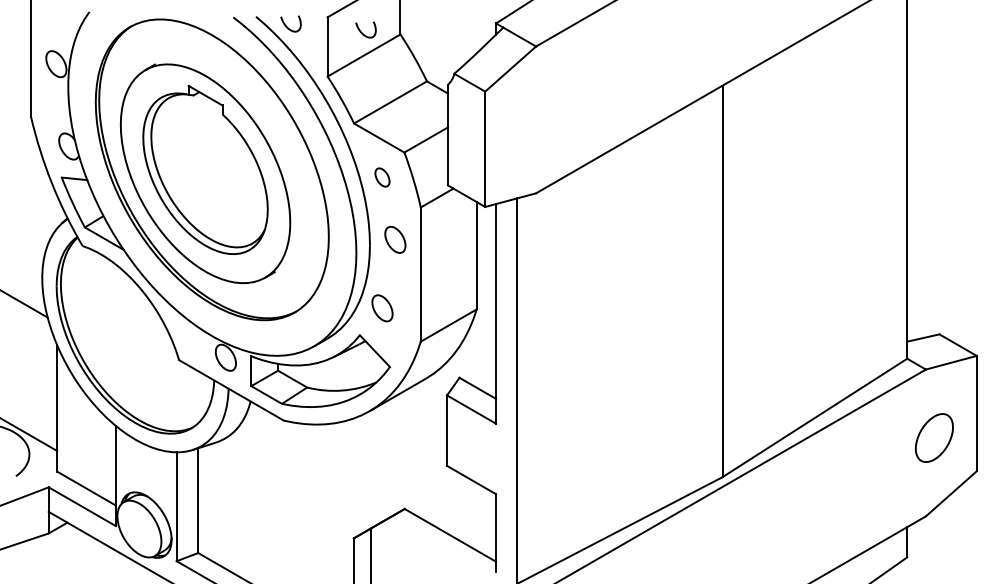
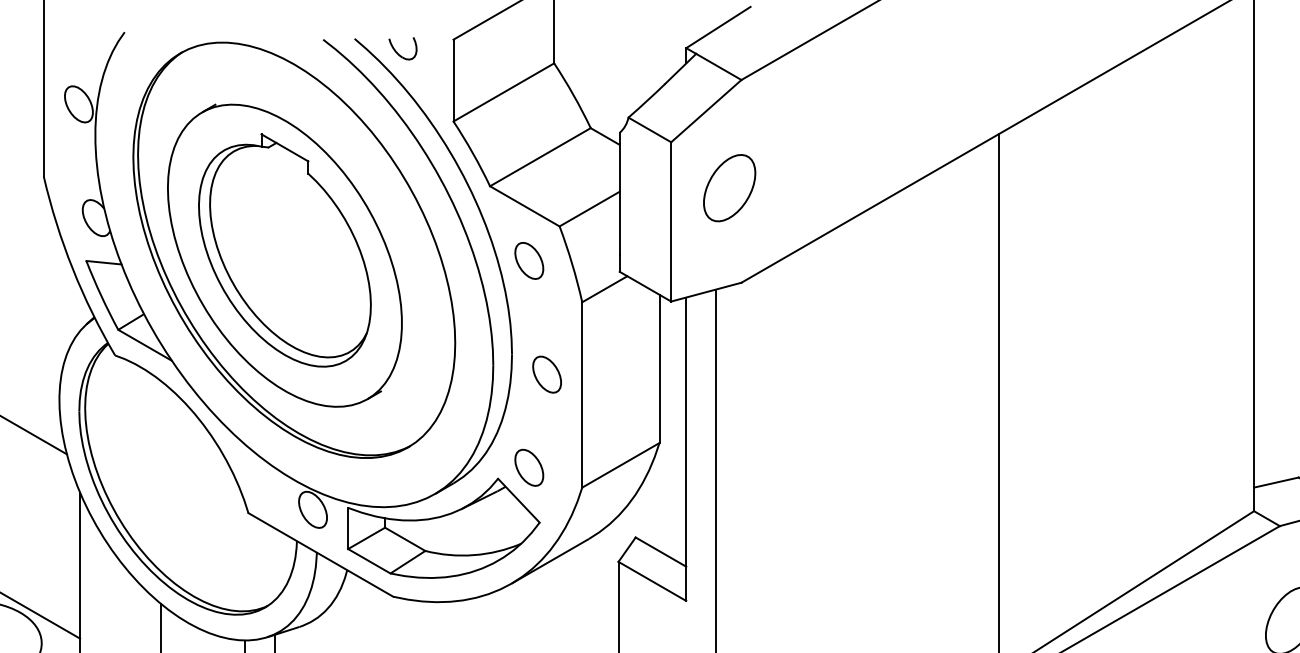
part: (365, 29) -> (505, 56), removed
part: (527, 124) -> (729, 187), added
part: (382, 177) -> (529, 260), size x1.43
part: (395, 239) -> (547, 374), moved
part: (382, 308) -> (529, 468), moved

